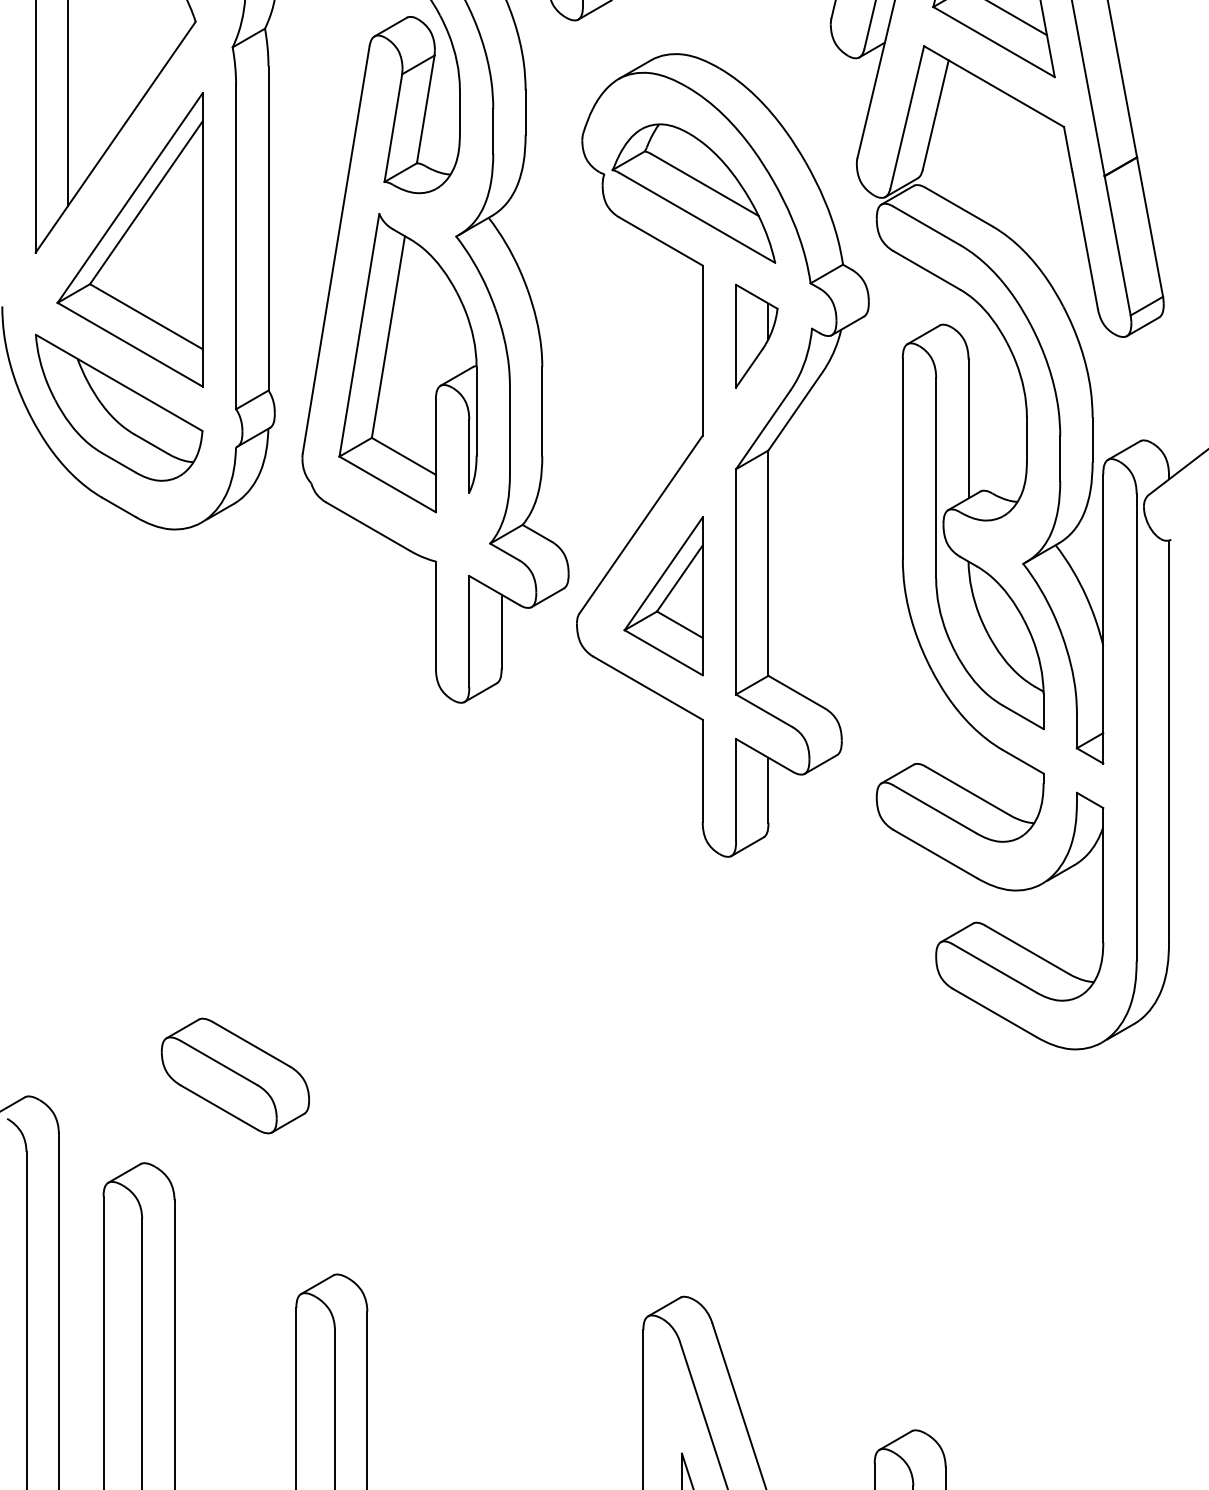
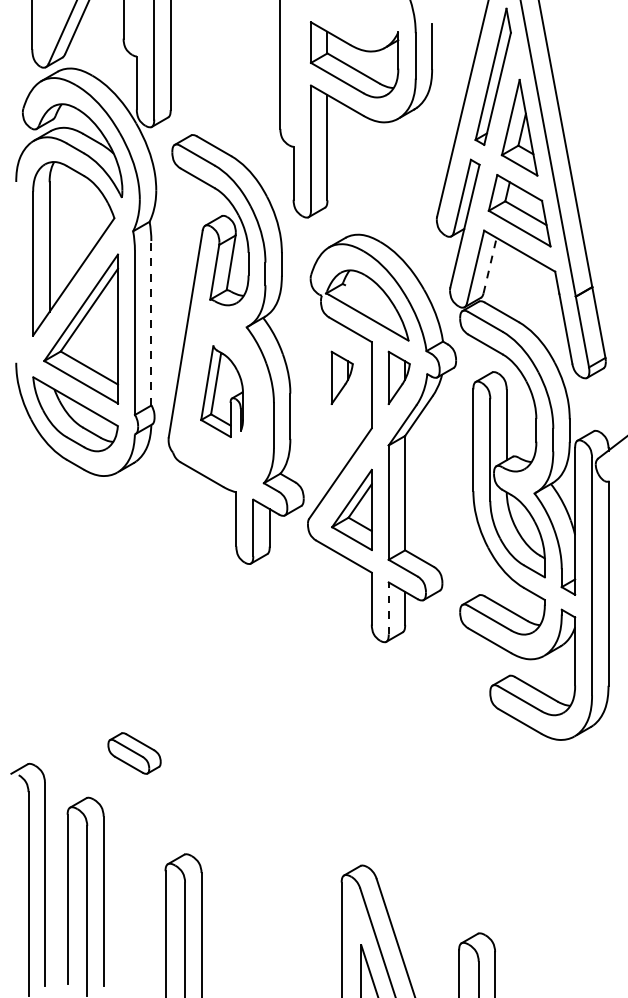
line: (936, 114) -> (490, 265), solid -> dashed
line: (704, 183) -> (372, 300), removed
line: (268, 227) -> (151, 322), solid -> dashed
part: (643, 335) -> (341, 377), added
part: (406, 362) -> (221, 391), size x0.6
line: (735, 790) -> (388, 608), solid -> dashed
part: (235, 1076) -> (134, 753), size x0.7

